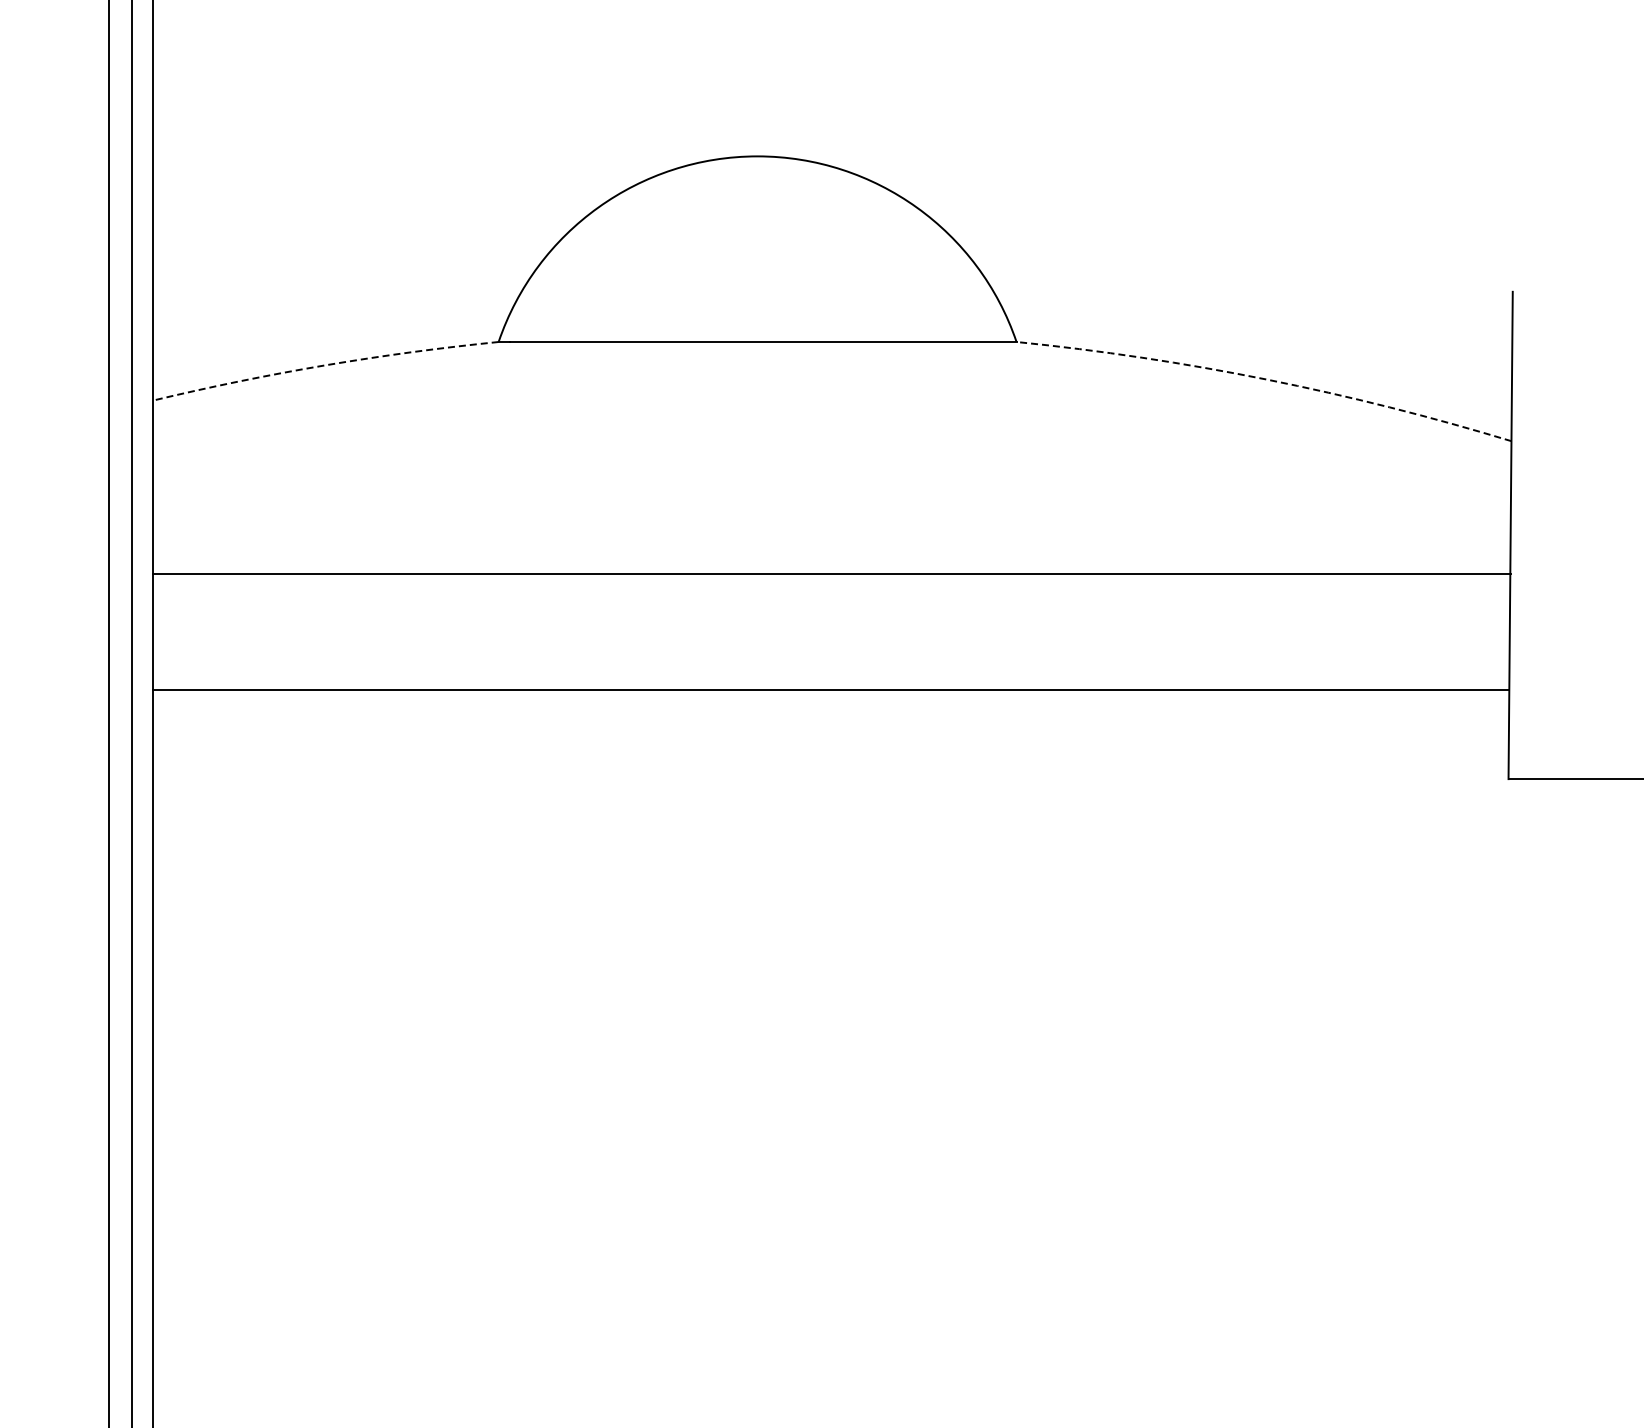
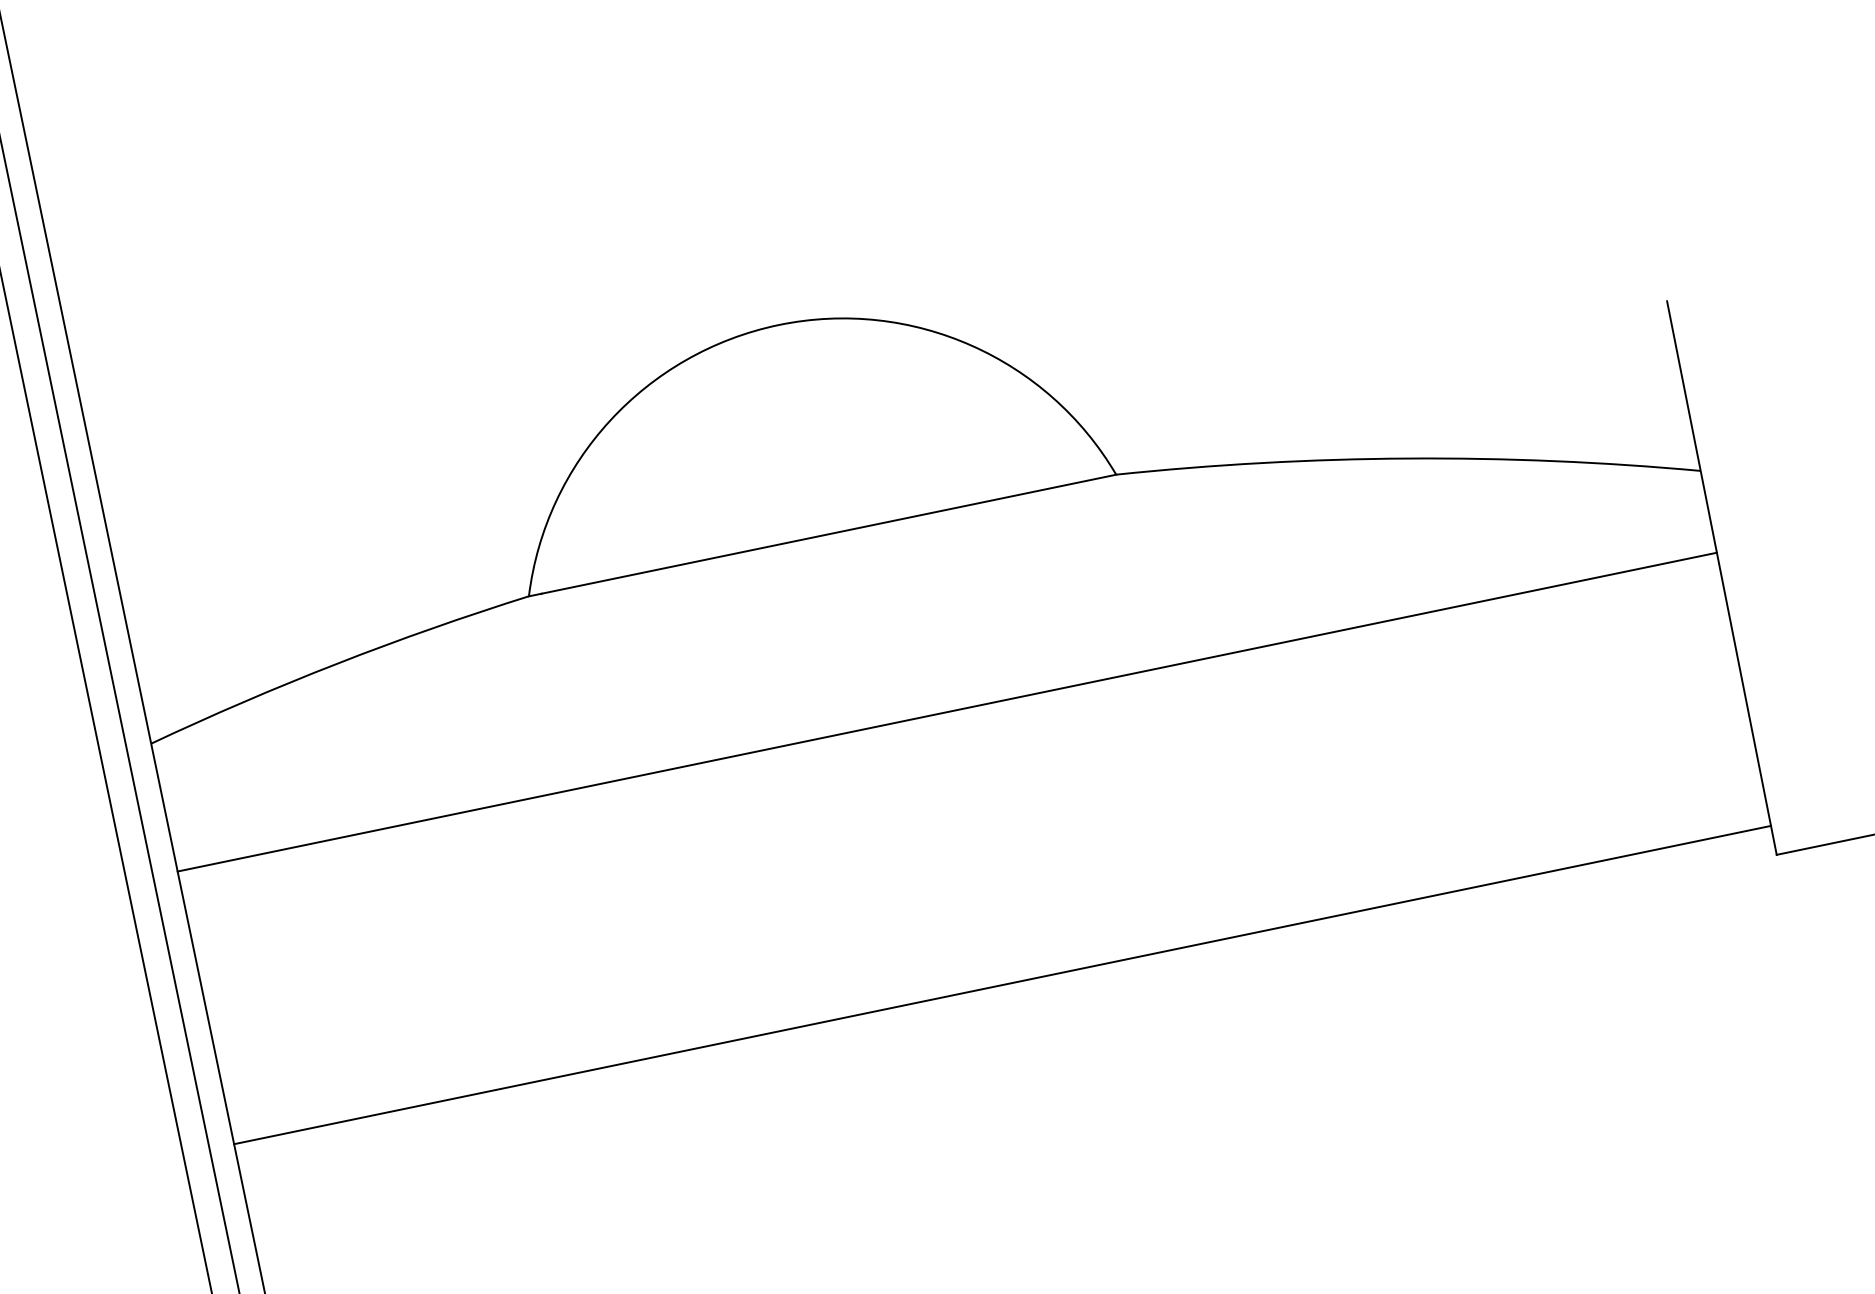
arc: (325, 365) -> (338, 663), dashed -> solid
arc: (1266, 379) -> (1408, 458), dashed -> solid
line: (831, 574) -> (946, 712), moved
line: (830, 689) -> (1001, 984), moved

